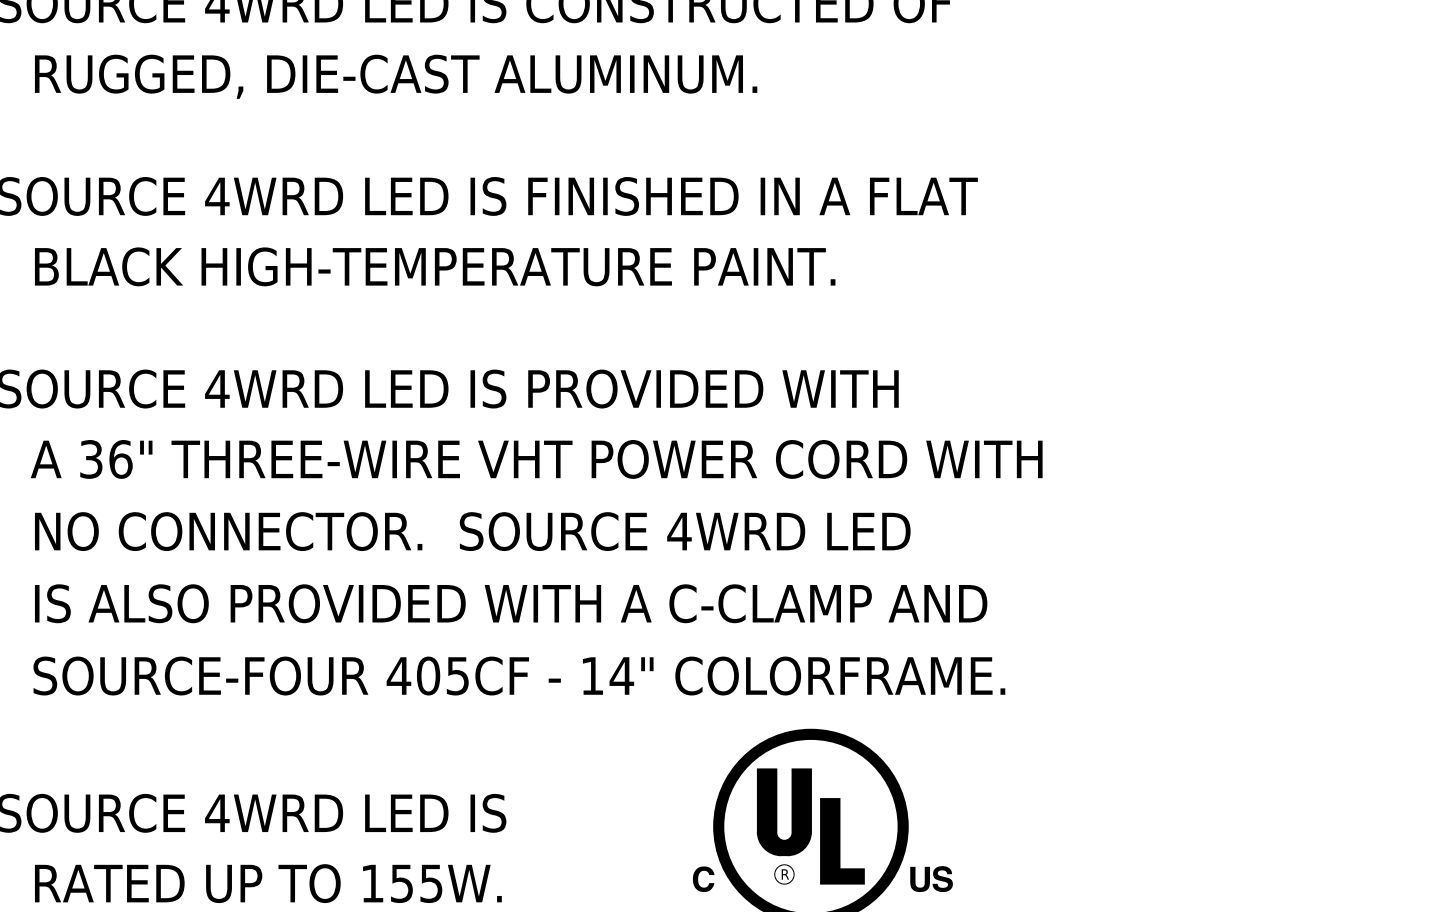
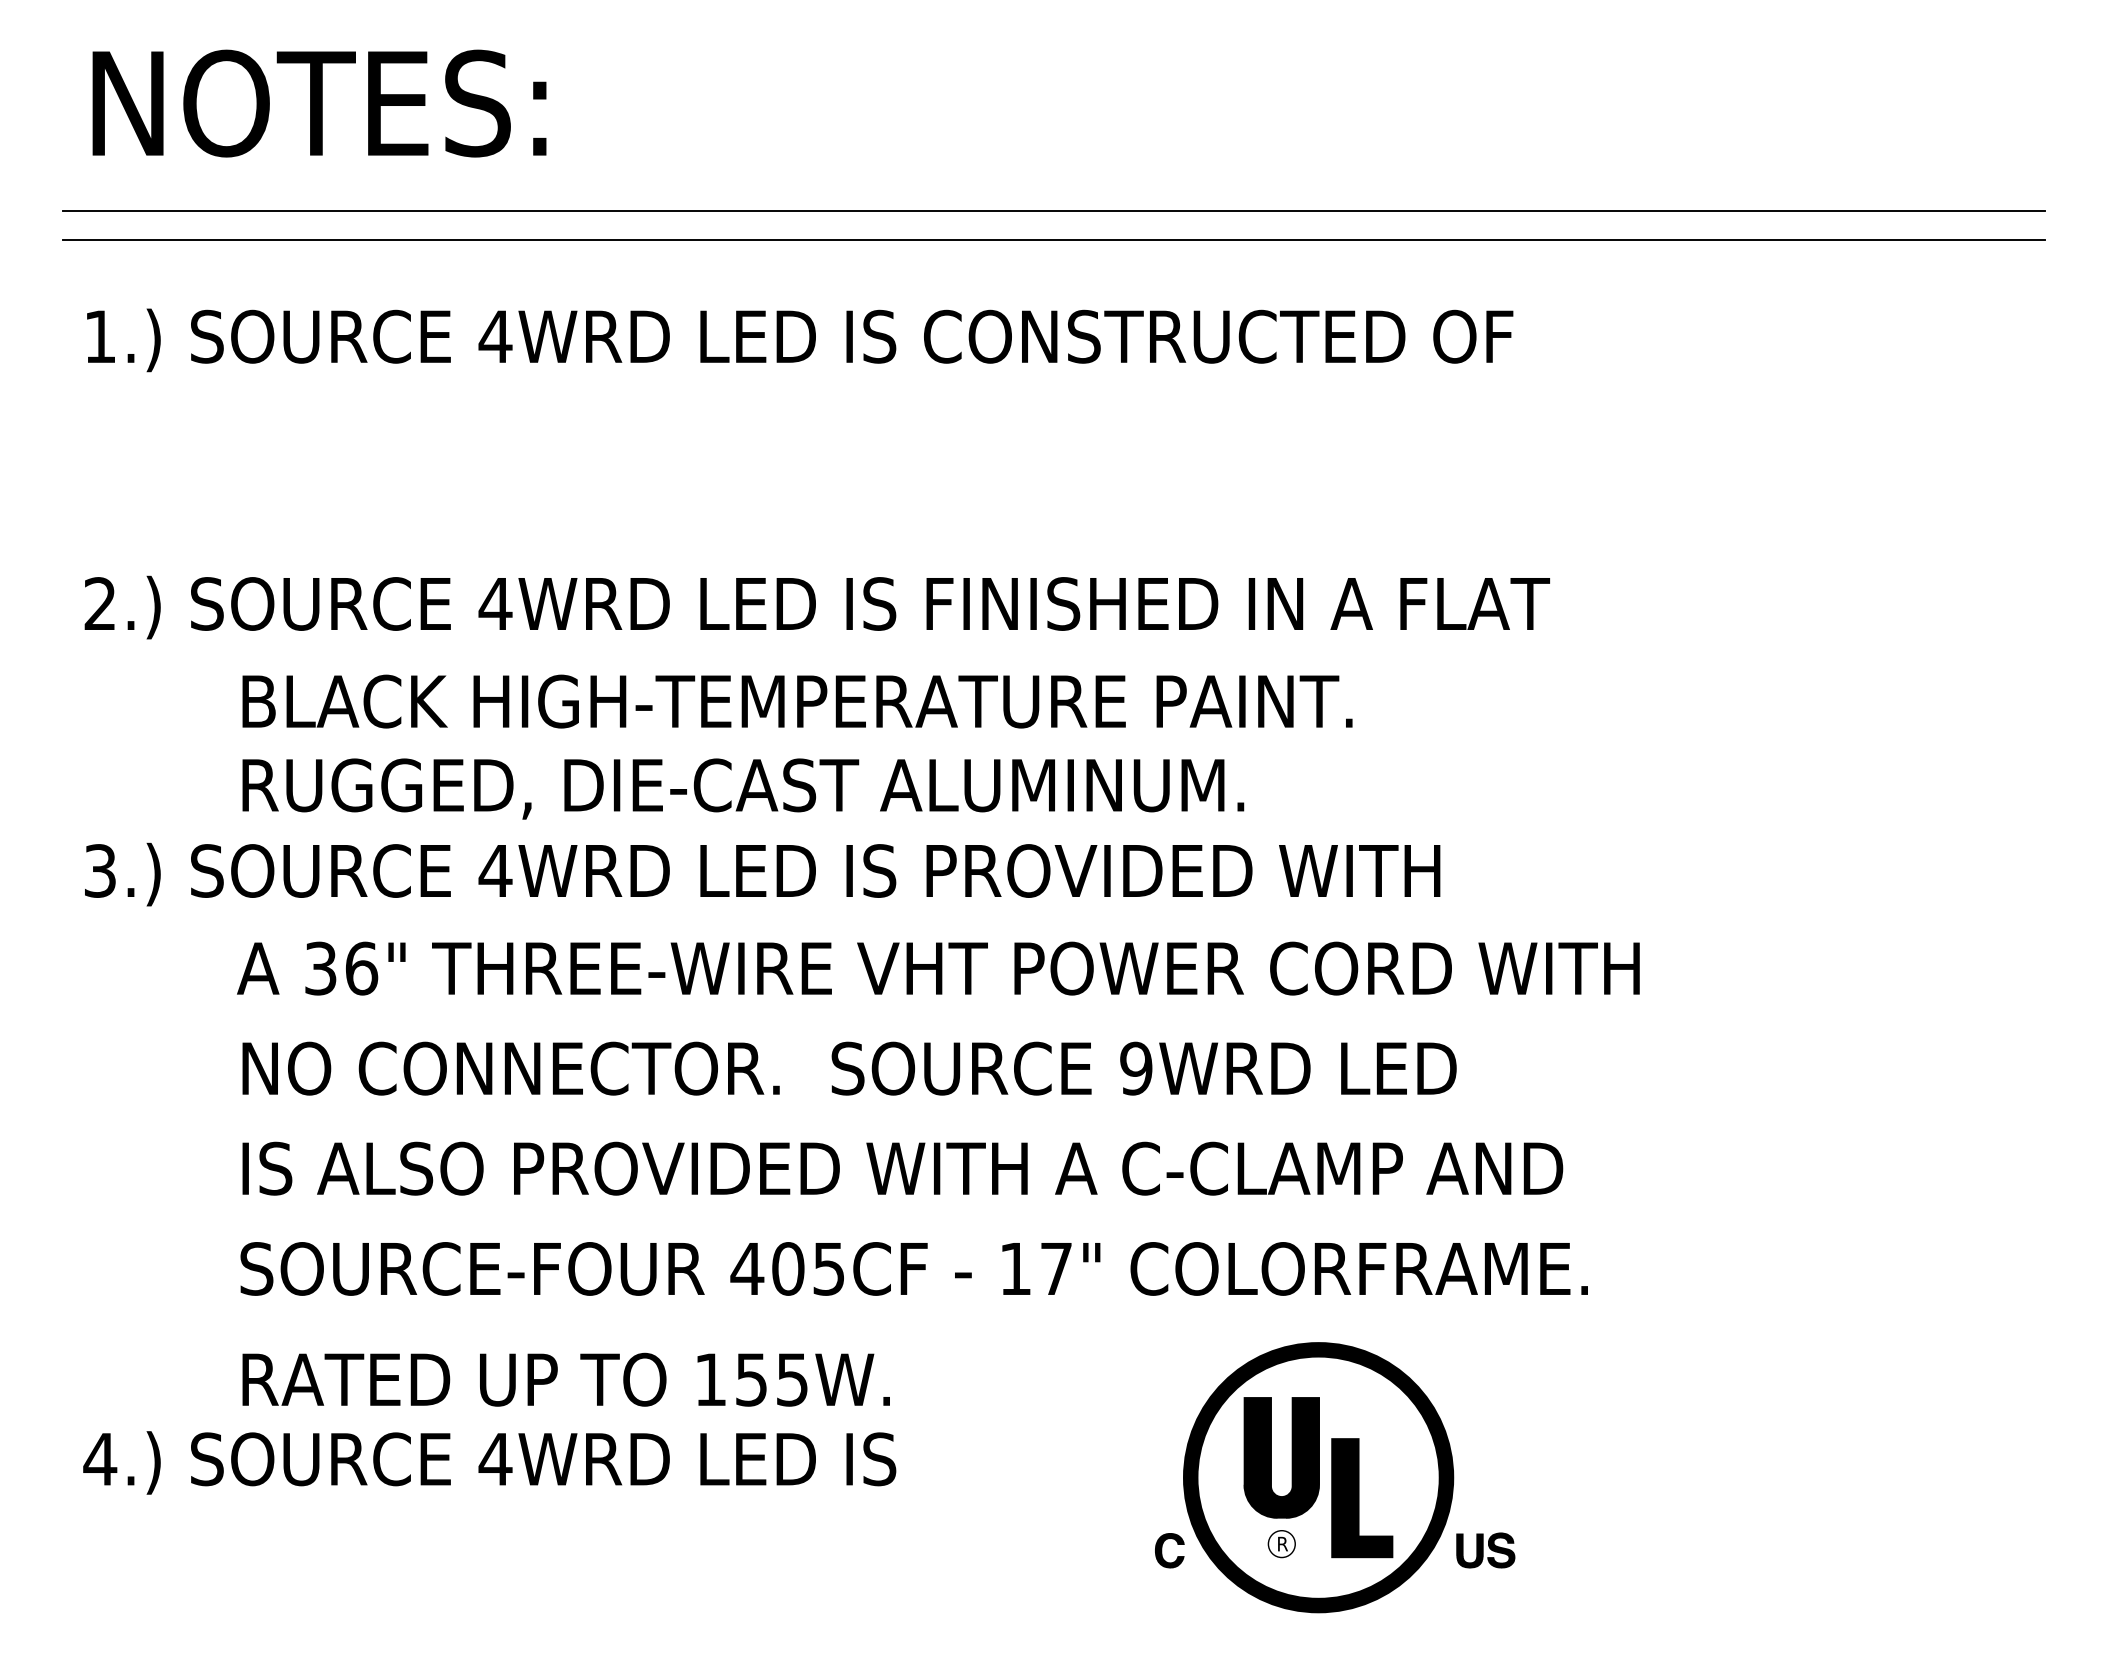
text: (396, 76) -> (743, 788), moved
text: (679, 531) -> (1136, 1068), 4WRD -> 9WRD
text: (621, 675) -> (1056, 1268), 14" -> 17"
text: (267, 883) -> (565, 1379), moved

